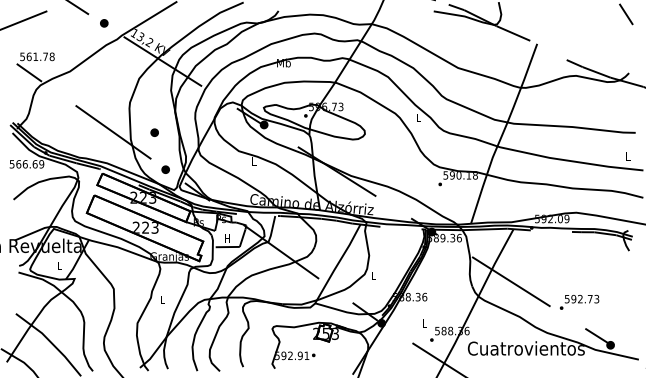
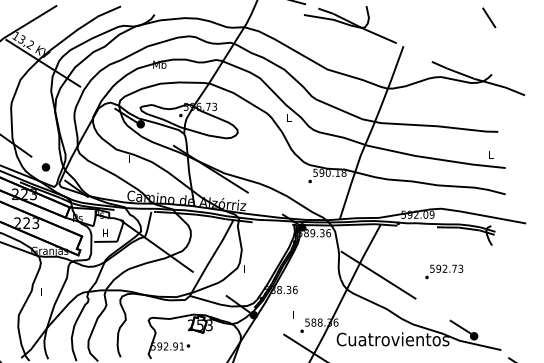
part: (154, 132) -> (35, 131), removed
text: (579, 301) -> (444, 271), moved

